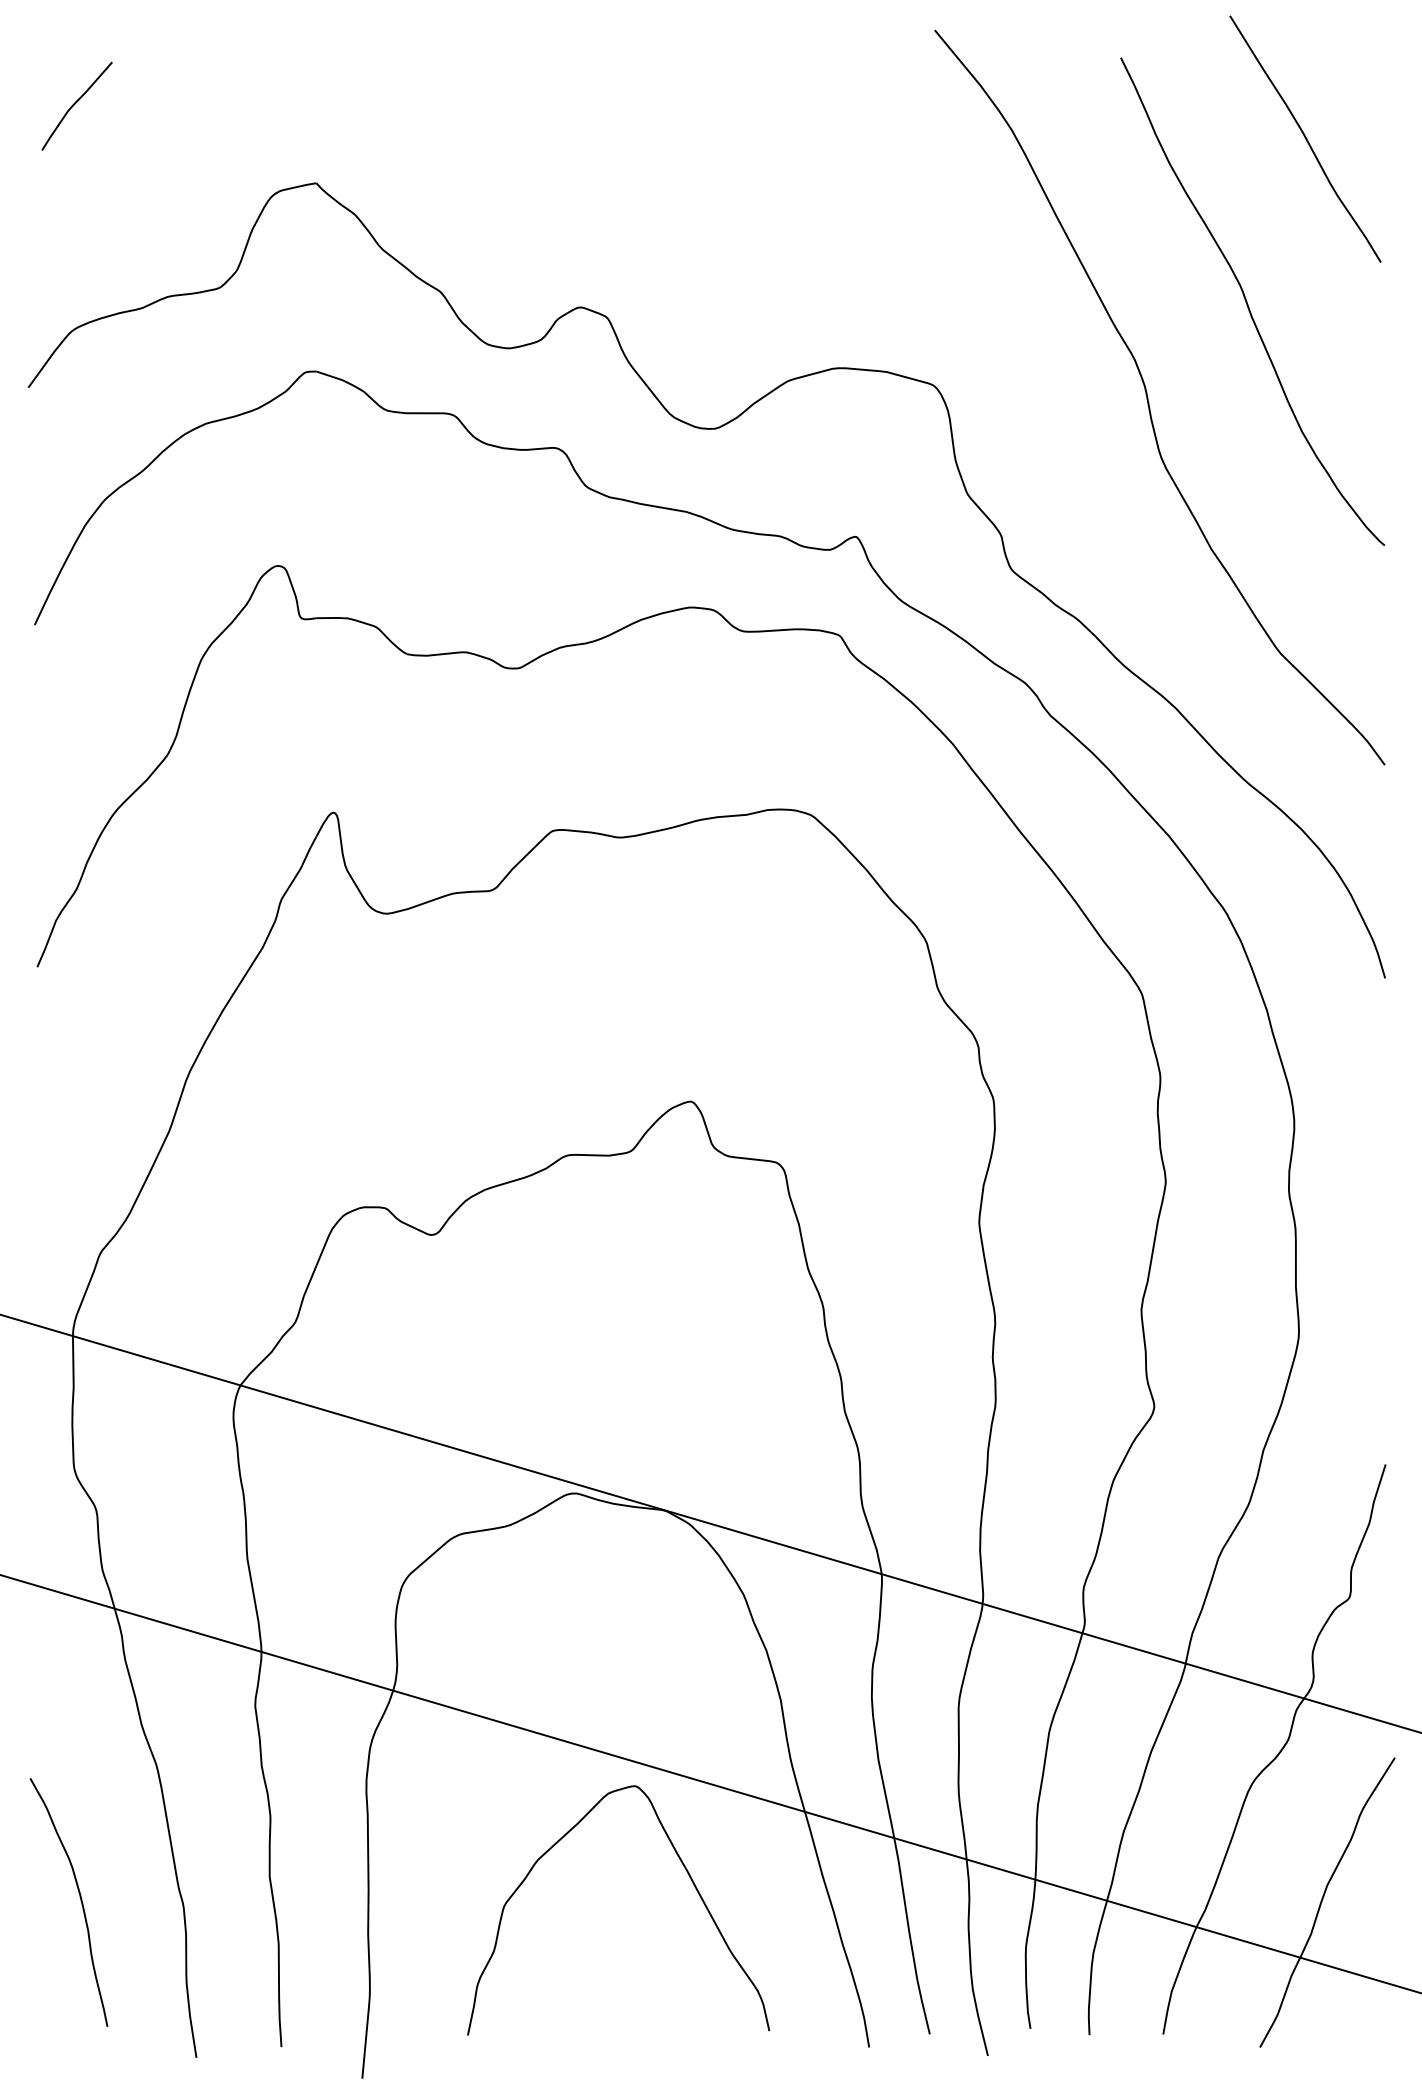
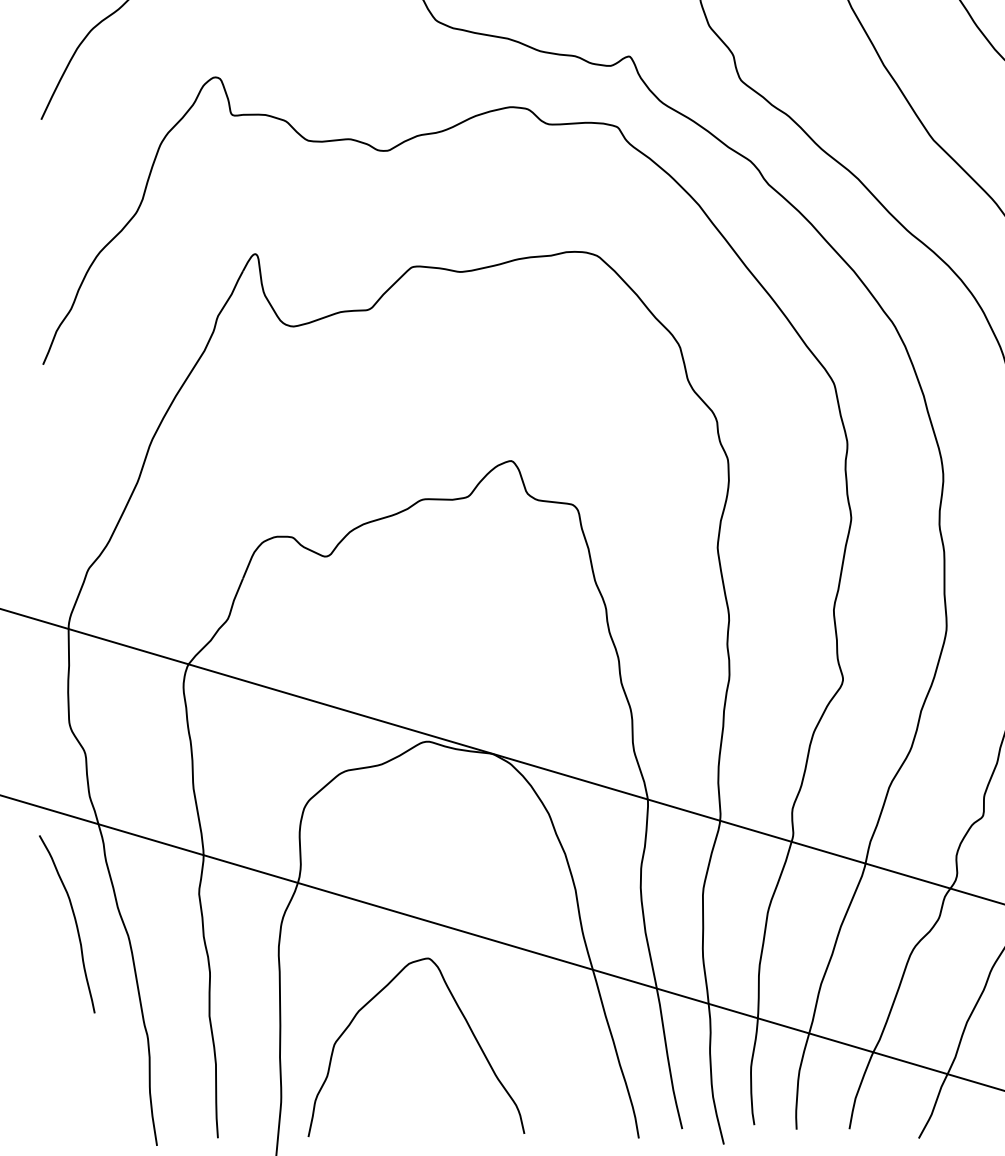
curve: (685, 1870) -> (464, 1018), moved
curve: (80, 1901) -> (75, 923), moved

